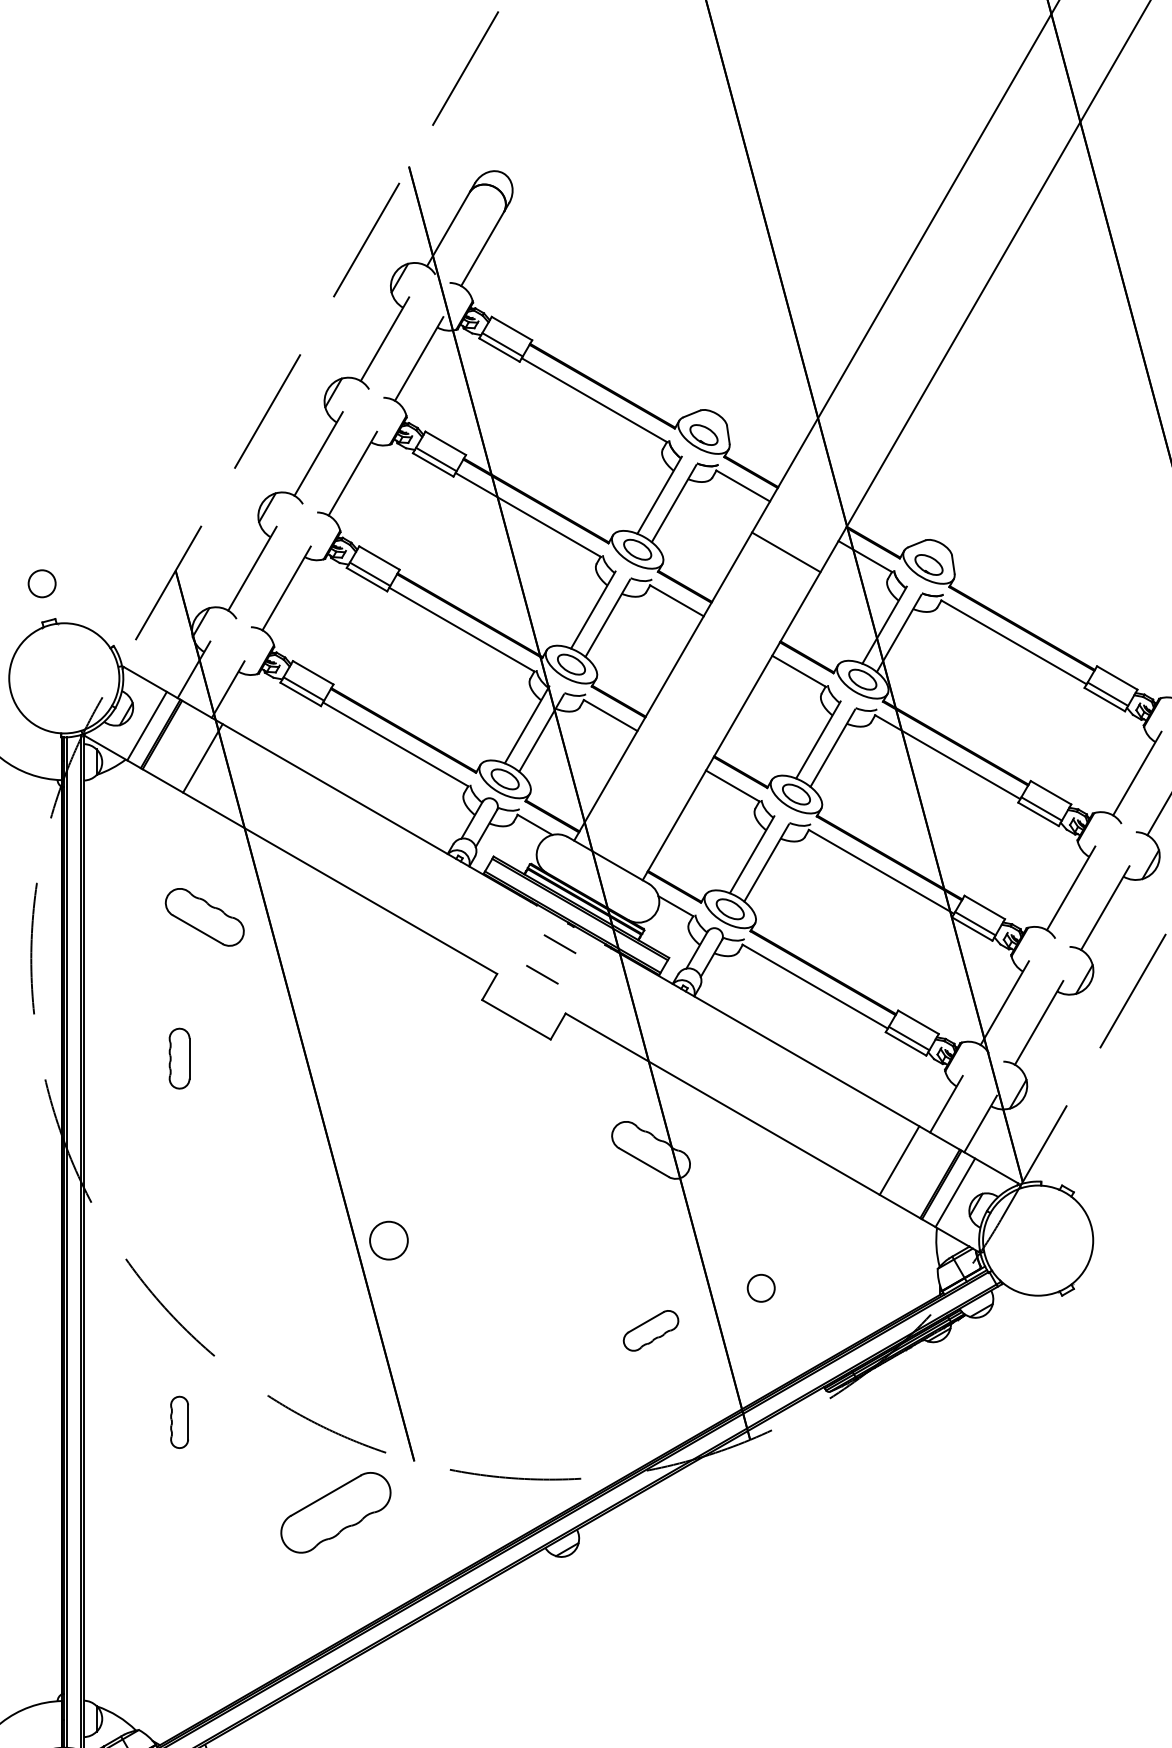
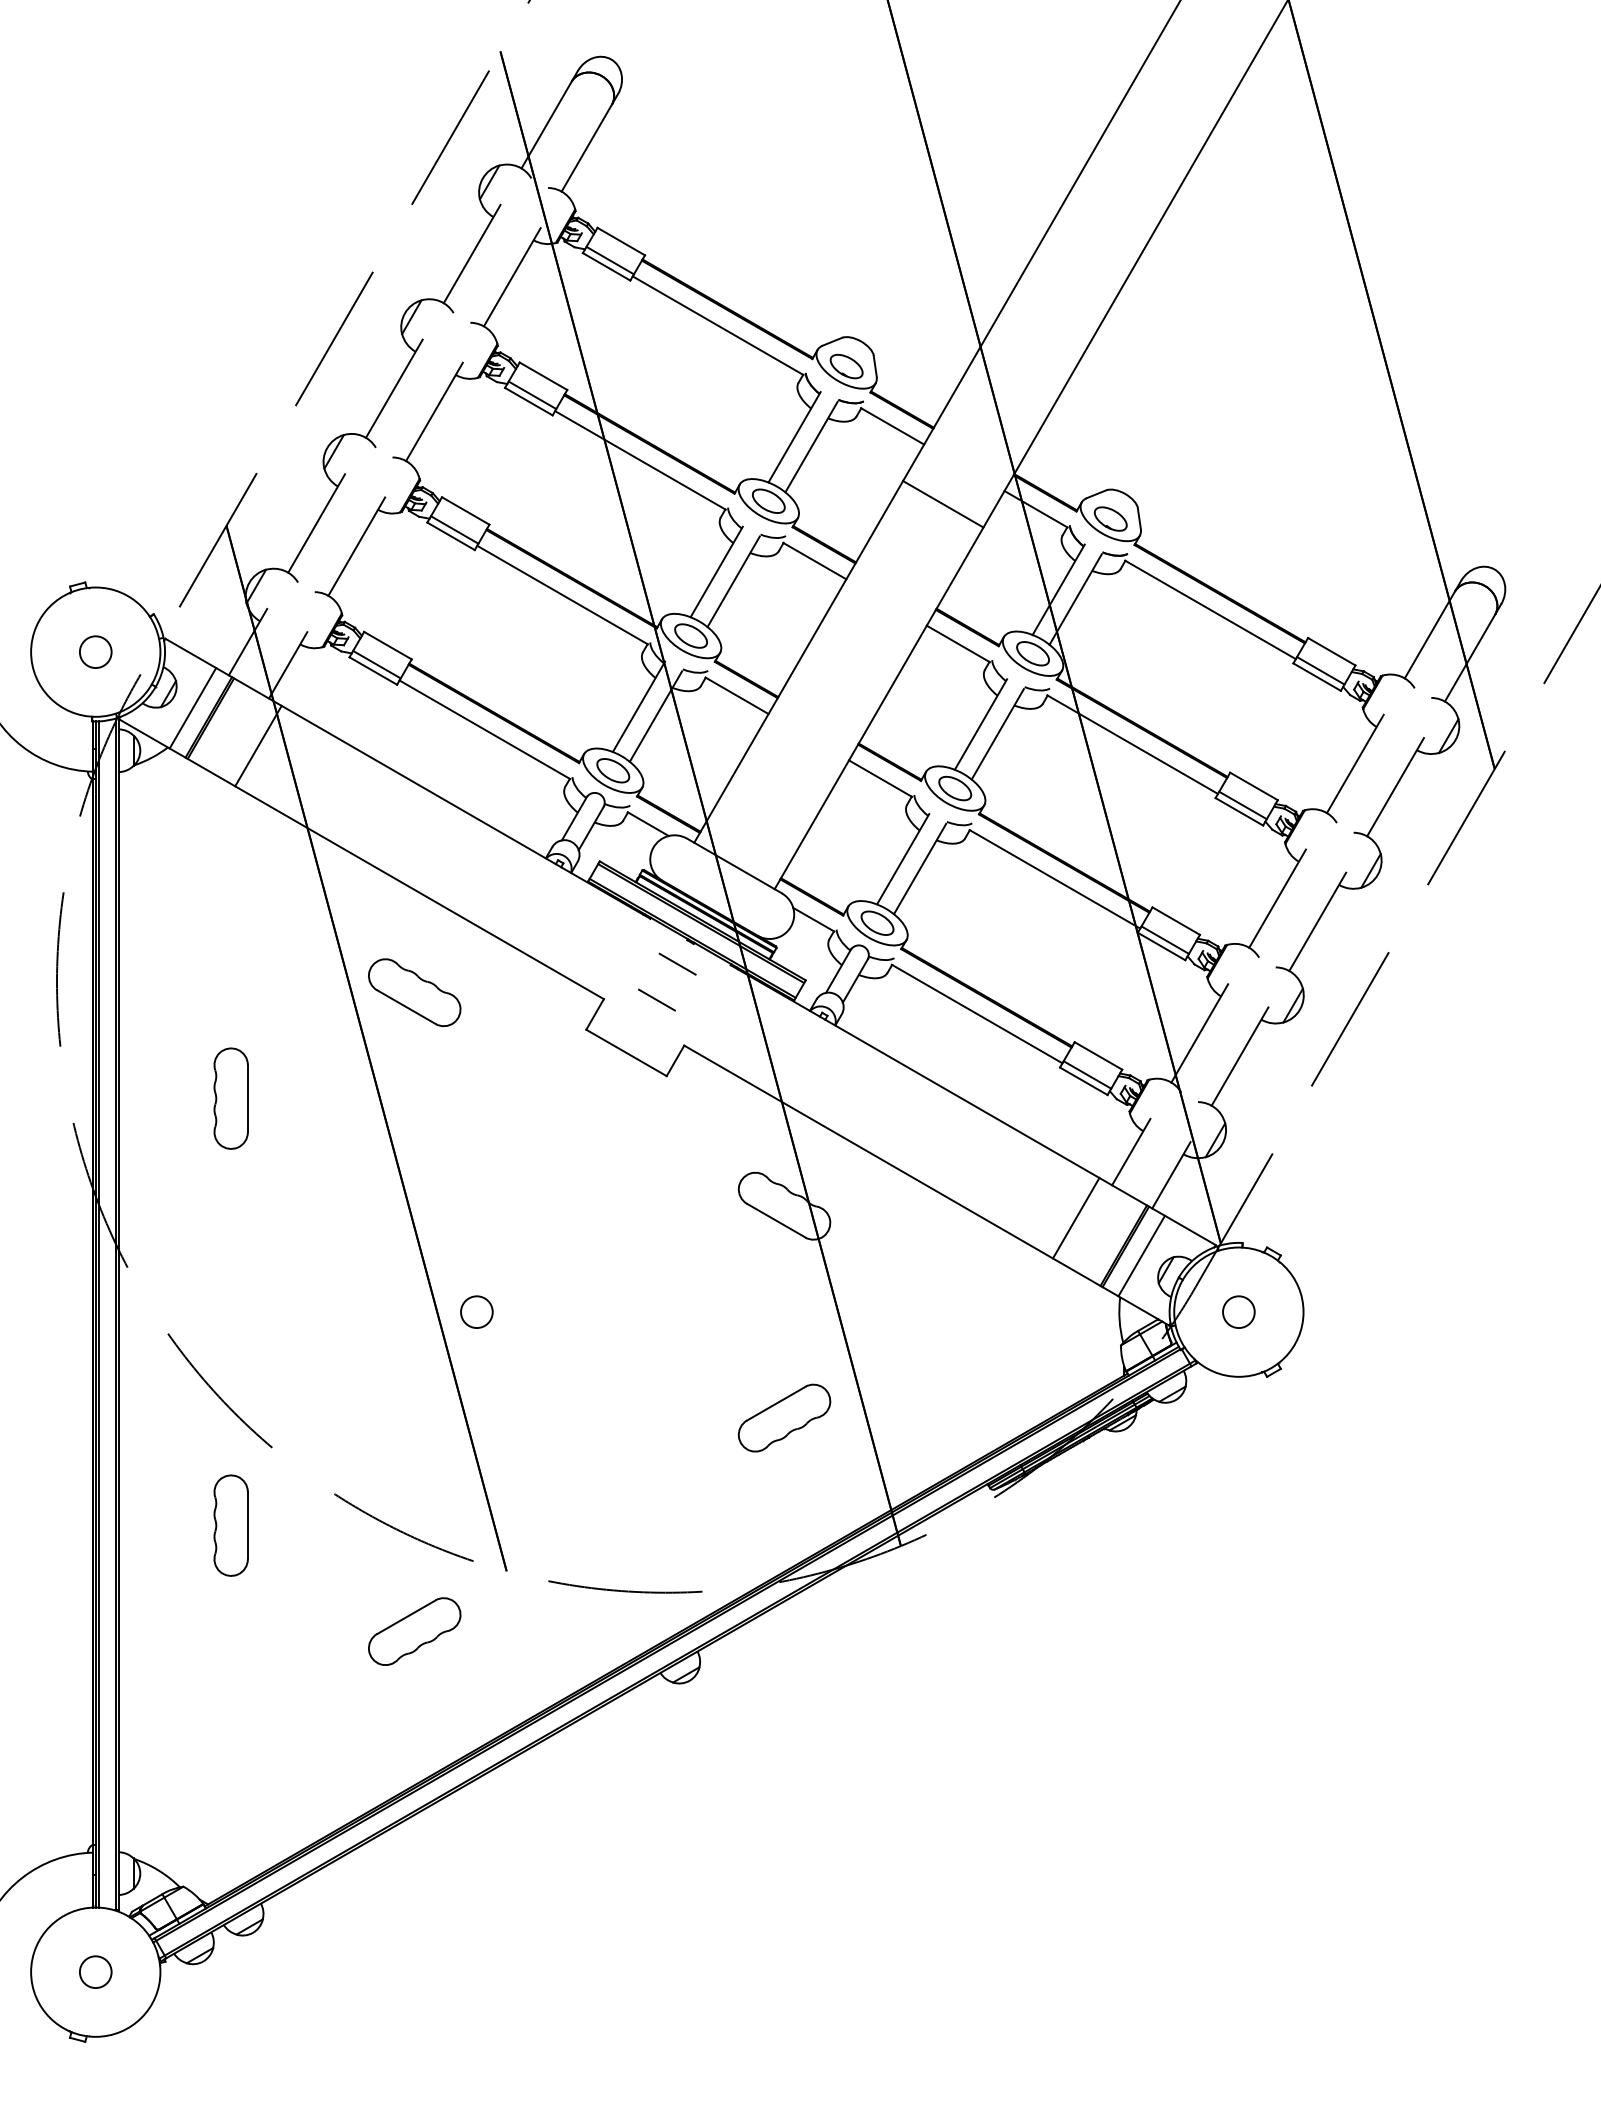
circle: (41, 583) -> (95, 651), moved
part: (204, 917) -> (414, 992), moved
part: (179, 1058) -> (230, 1098), size x1.43
circle: (388, 1240) -> (476, 1311), size x0.71
circle: (760, 1287) -> (1238, 1311), moved
part: (651, 1330) -> (784, 1417), size x1.43
part: (179, 1422) -> (230, 1525), size x1.67
part: (335, 1512) -> (414, 1631), size x0.71

